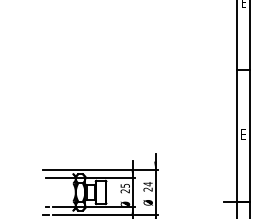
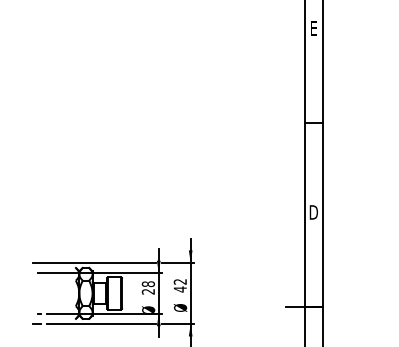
text: (243, 134) -> (313, 212), E -> D
text: (124, 186) -> (147, 284), 25 -> 28
text: (147, 186) -> (179, 285), 24 -> 42

